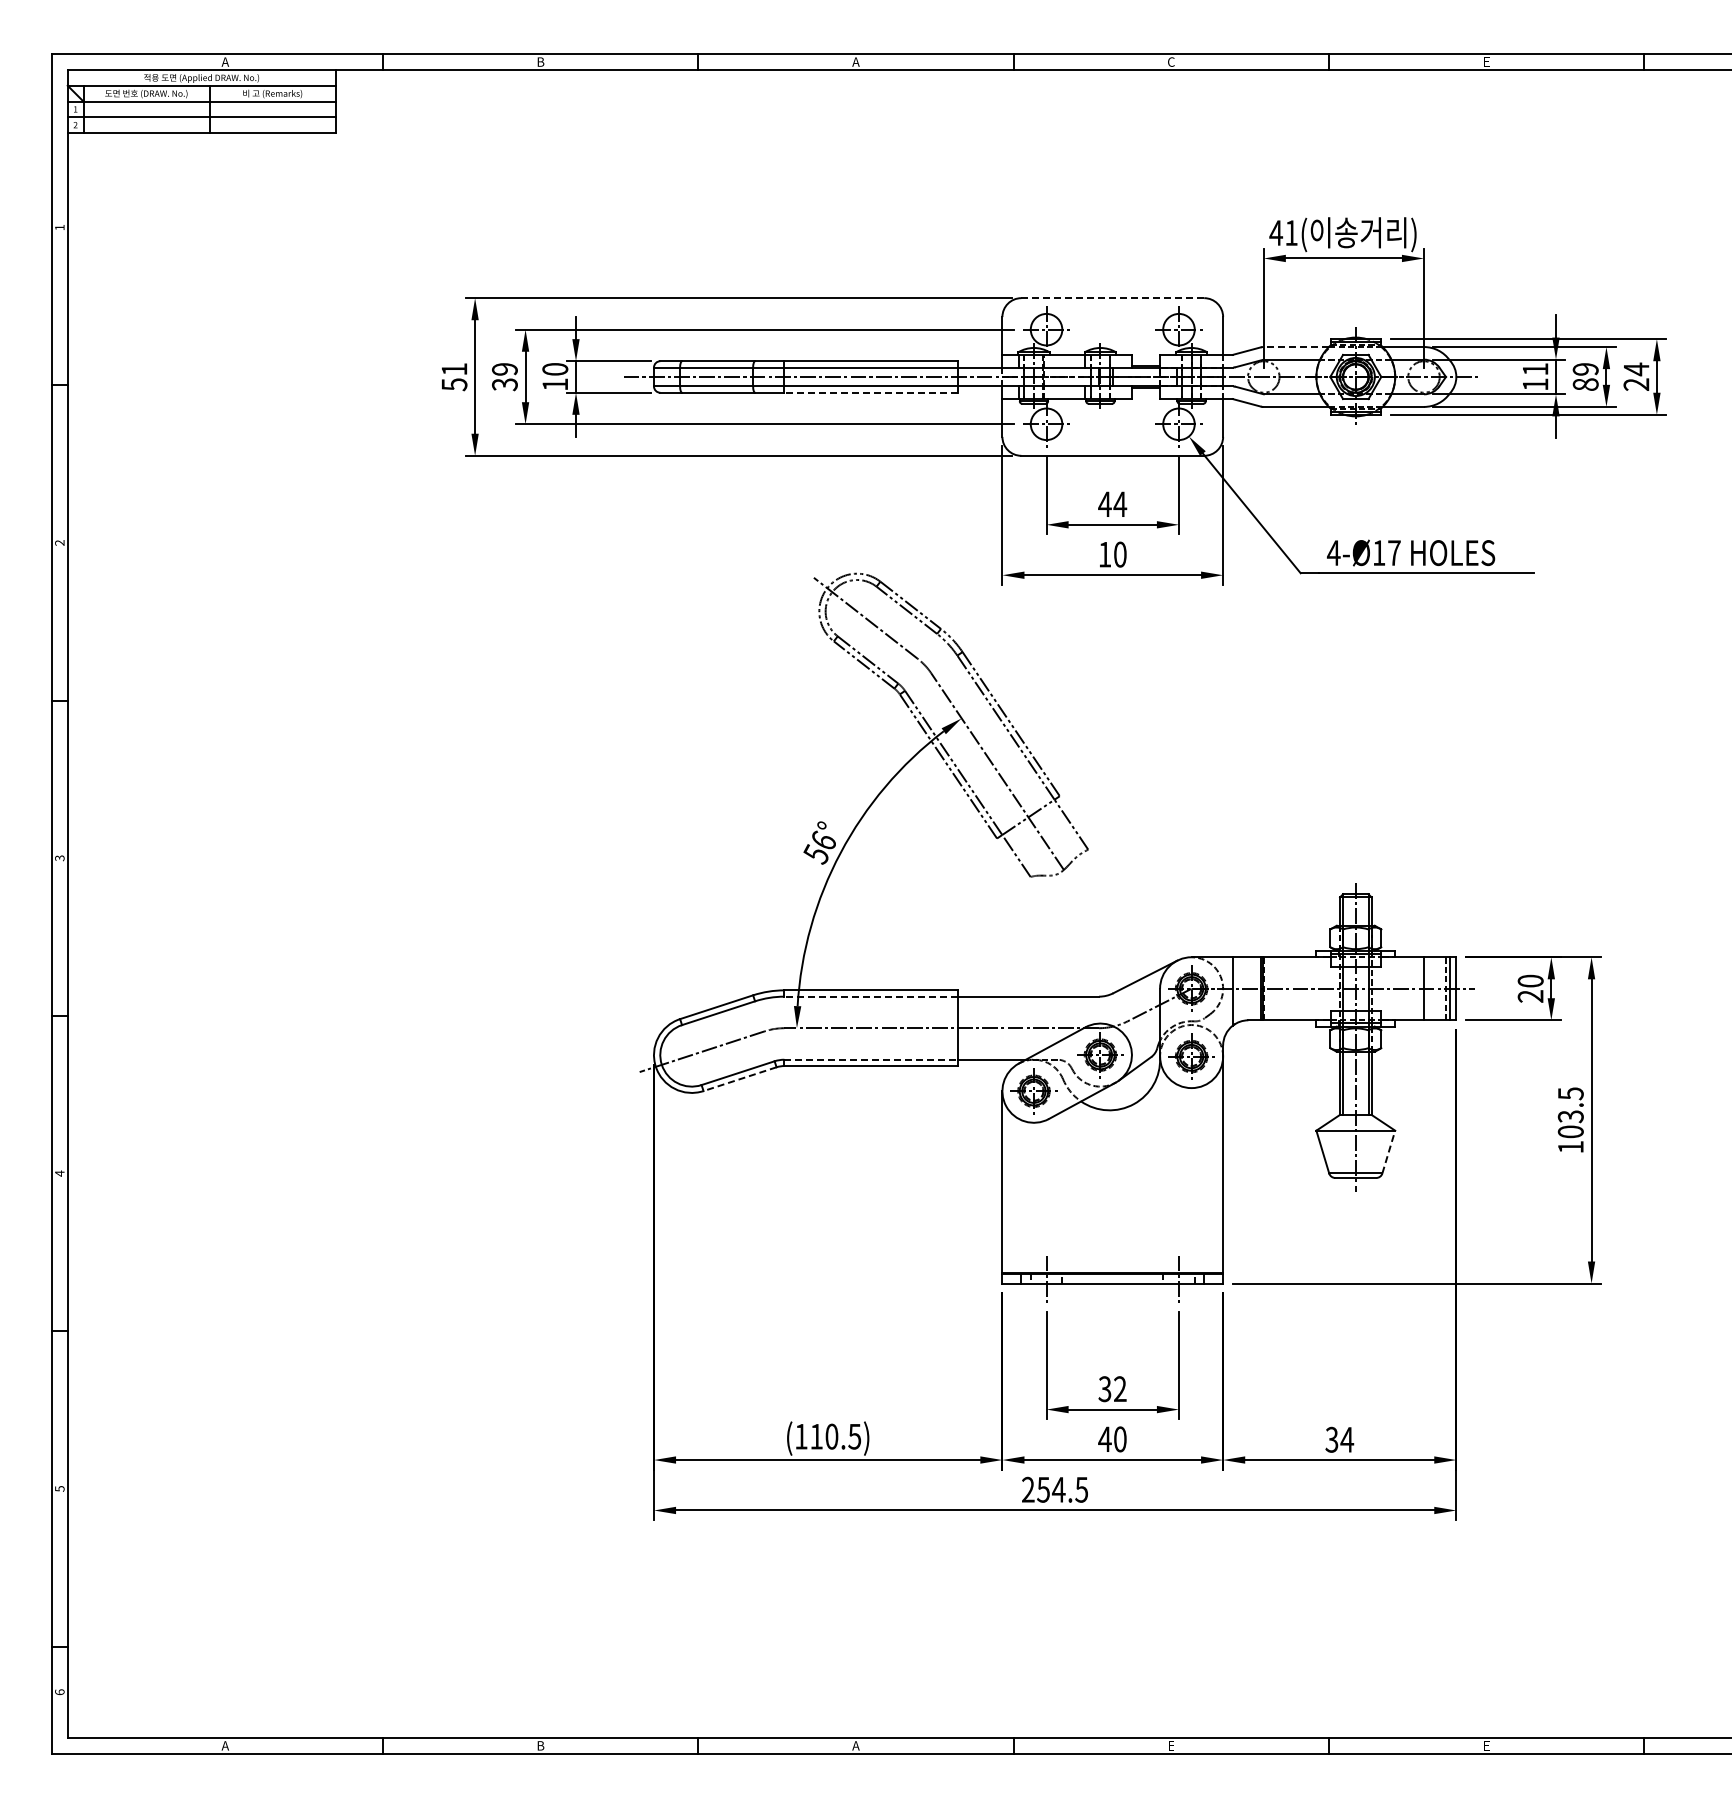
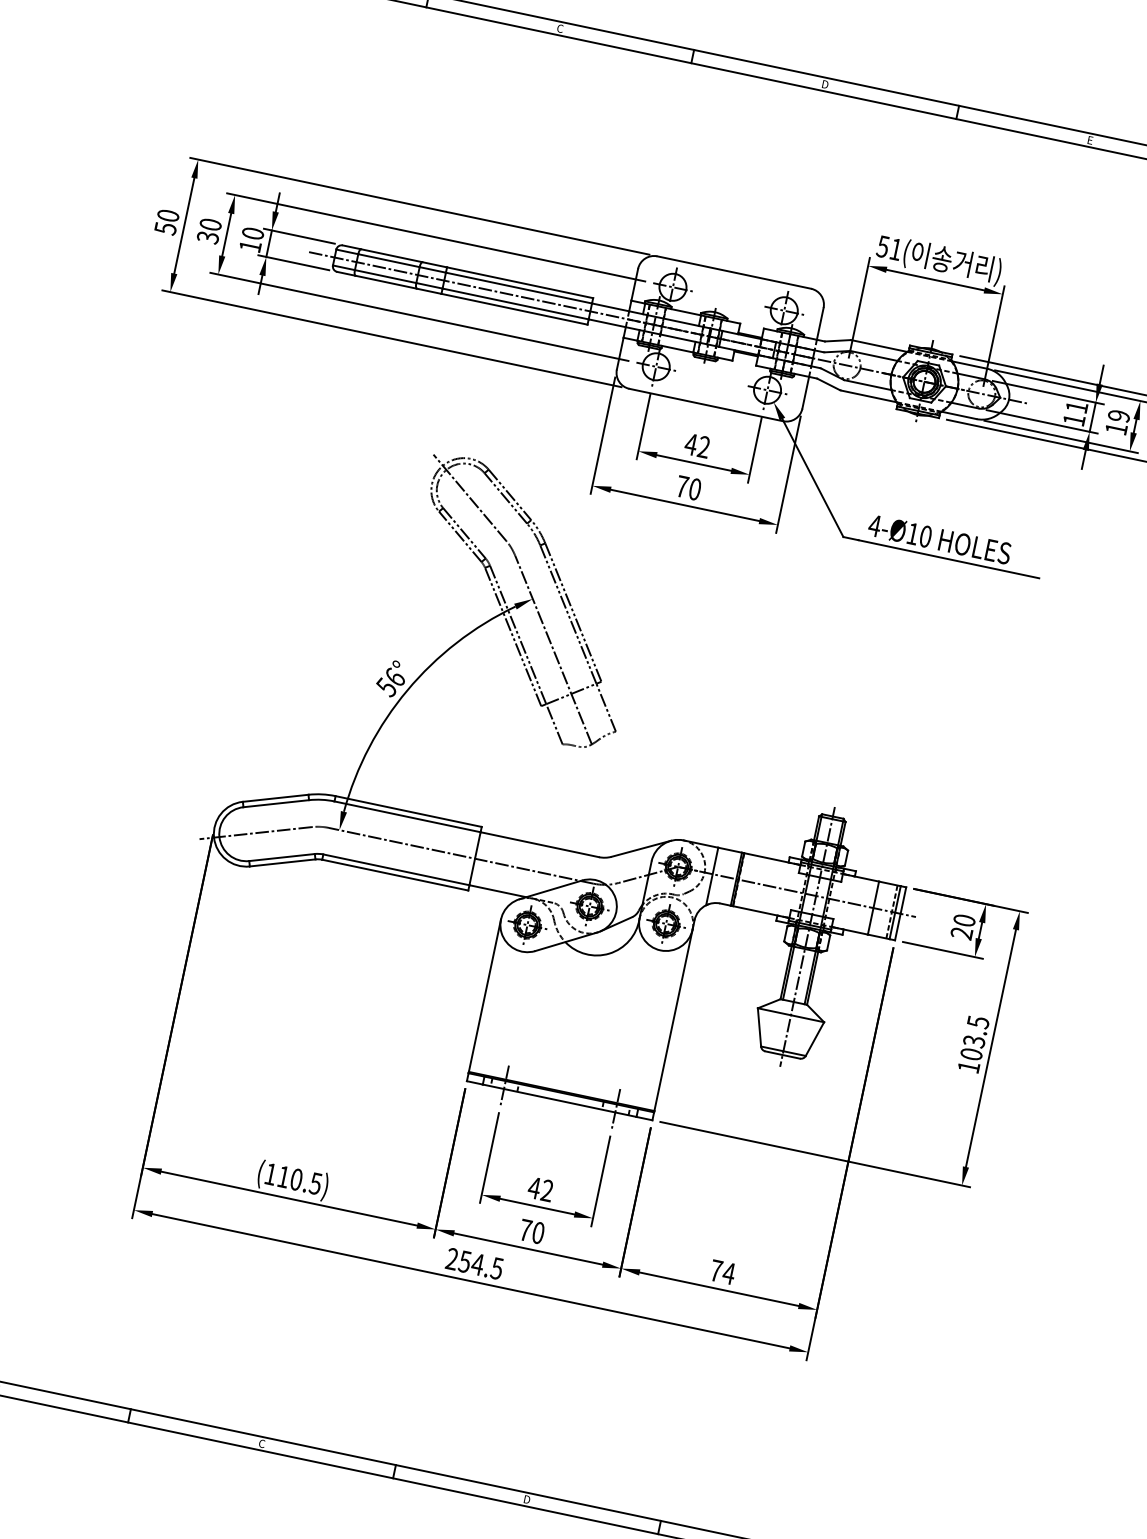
text: (855, 61) -> (559, 28), A -> C
text: (1171, 61) -> (825, 84), C -> D
text: (1276, 233) -> (883, 247), 41( -> 51(
line: (1113, 298) -> (734, 272), dashed -> solid
line: (1296, 347) -> (879, 346), dashed -> solid
text: (454, 369) -> (168, 215), 51 -> 50
text: (504, 369) -> (210, 224), 39 -> 30
text: (1585, 384) -> (1116, 428), 89 -> 19
line: (871, 392) -> (514, 309), dashed -> solid
text: (1120, 503) -> (704, 446), 44 -> 42
text: (1394, 553) -> (925, 537), 4-Ø17 -> 4-Ø10
text: (1104, 554) -> (681, 486), 10 -> 70
line: (871, 996) -> (407, 816), dashed -> solid
line: (871, 1059) -> (396, 869), dashed -> solid
line: (739, 1079) -> (282, 863), dashed -> solid
line: (1388, 1151) -> (814, 1038), dashed -> solid
text: (1104, 1389) -> (533, 1188), 32 -> 42
text: (1104, 1438) -> (525, 1229), 40 -> 70
text: (1331, 1439) -> (715, 1270), 34 -> 74
text: (855, 1745) -> (261, 1443), A -> C
text: (1171, 1745) -> (527, 1499), E -> D

